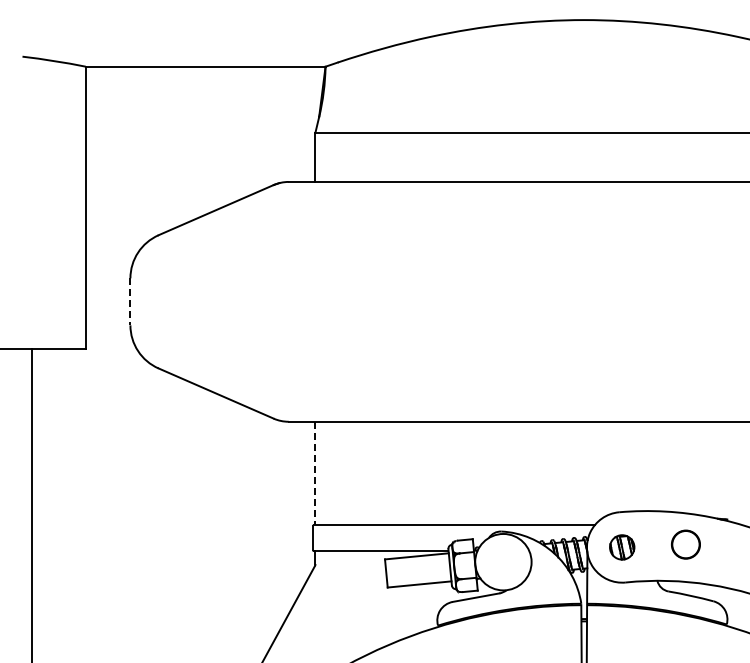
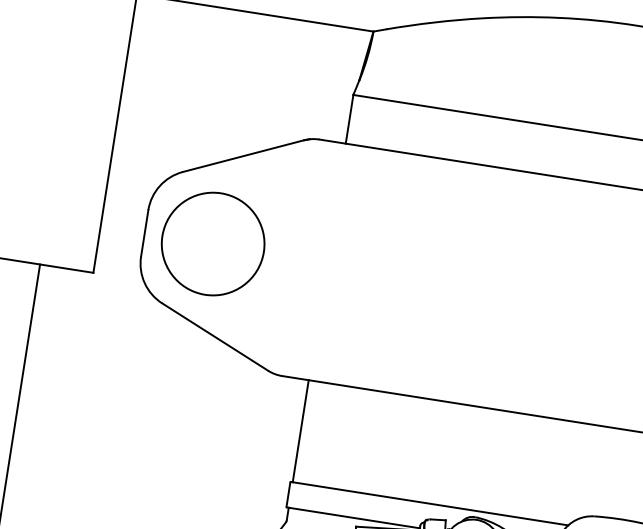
line: (130, 301) -> (144, 233), dashed -> solid
circle: (199, 301) -> (212, 243), added
line: (315, 473) -> (300, 431), dashed -> solid

